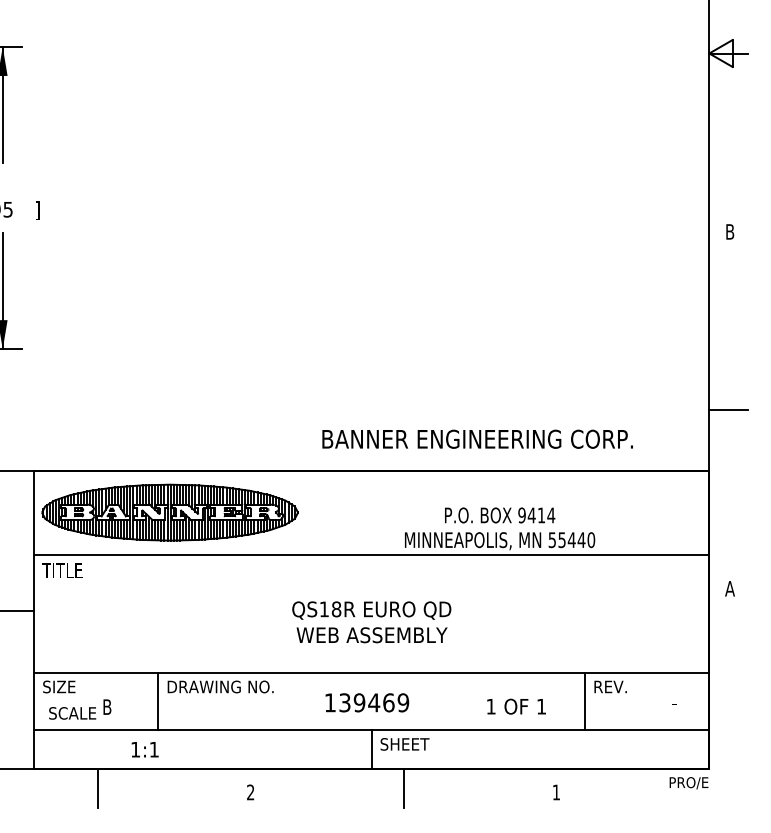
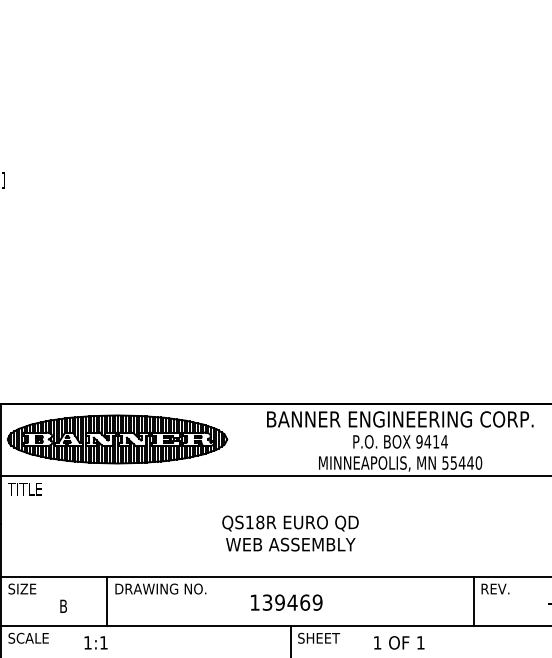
text: (477, 438) -> (400, 418), moved
text: (516, 706) -> (399, 642), moved
text: (72, 713) -> (28, 638), moved

